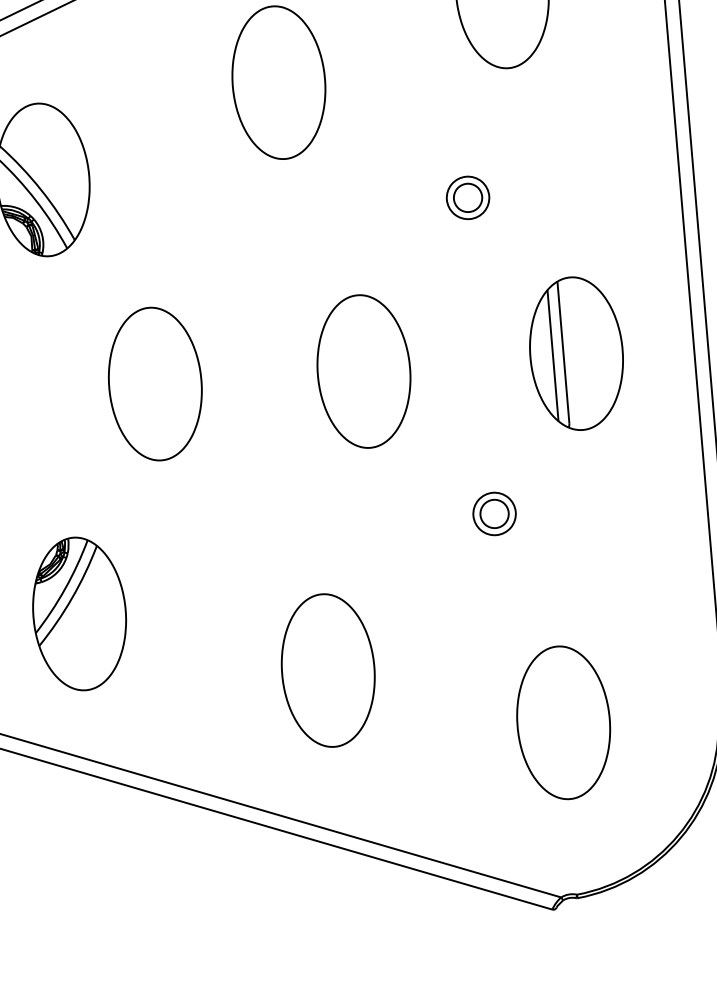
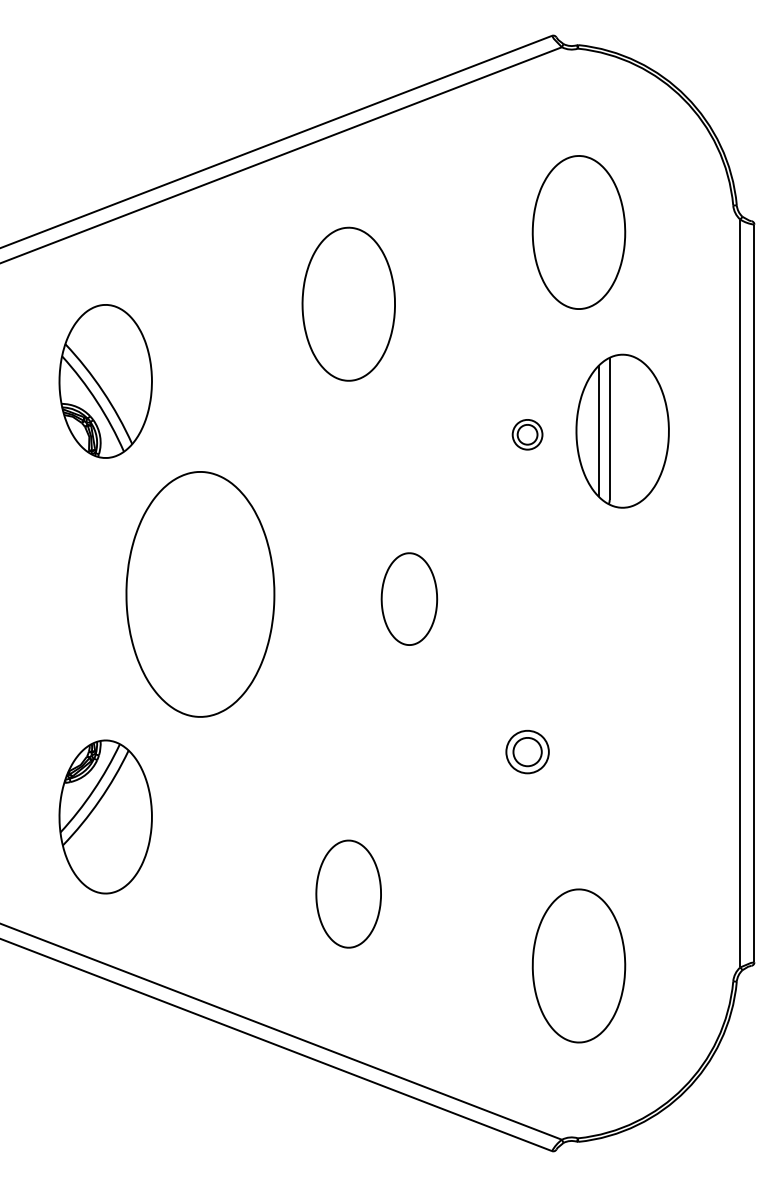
part: (467, 197) -> (527, 434), size x0.7
part: (576, 353) -> (622, 430), moved
part: (364, 370) -> (409, 598), size x0.6
part: (155, 383) -> (200, 593), size x1.6
part: (327, 669) -> (348, 893), size x0.7

